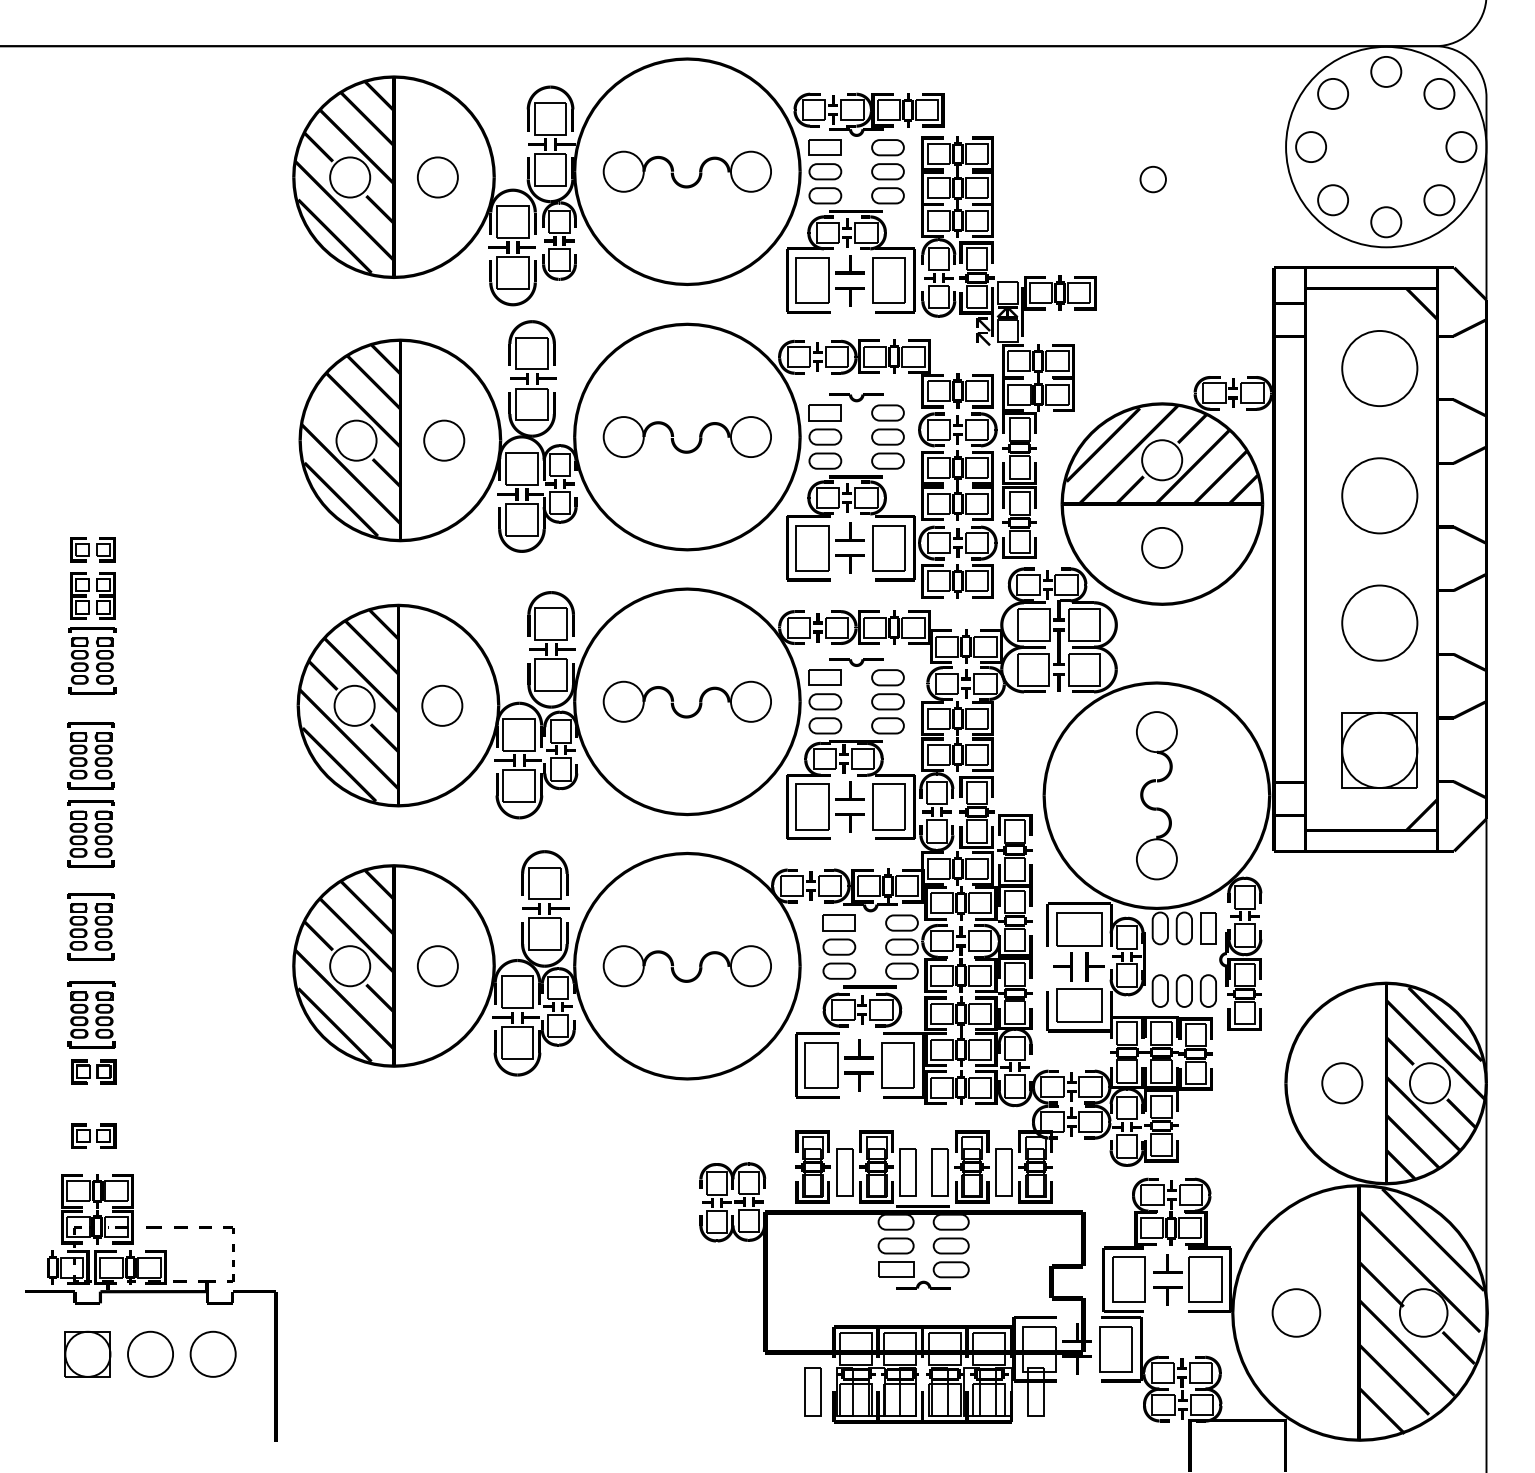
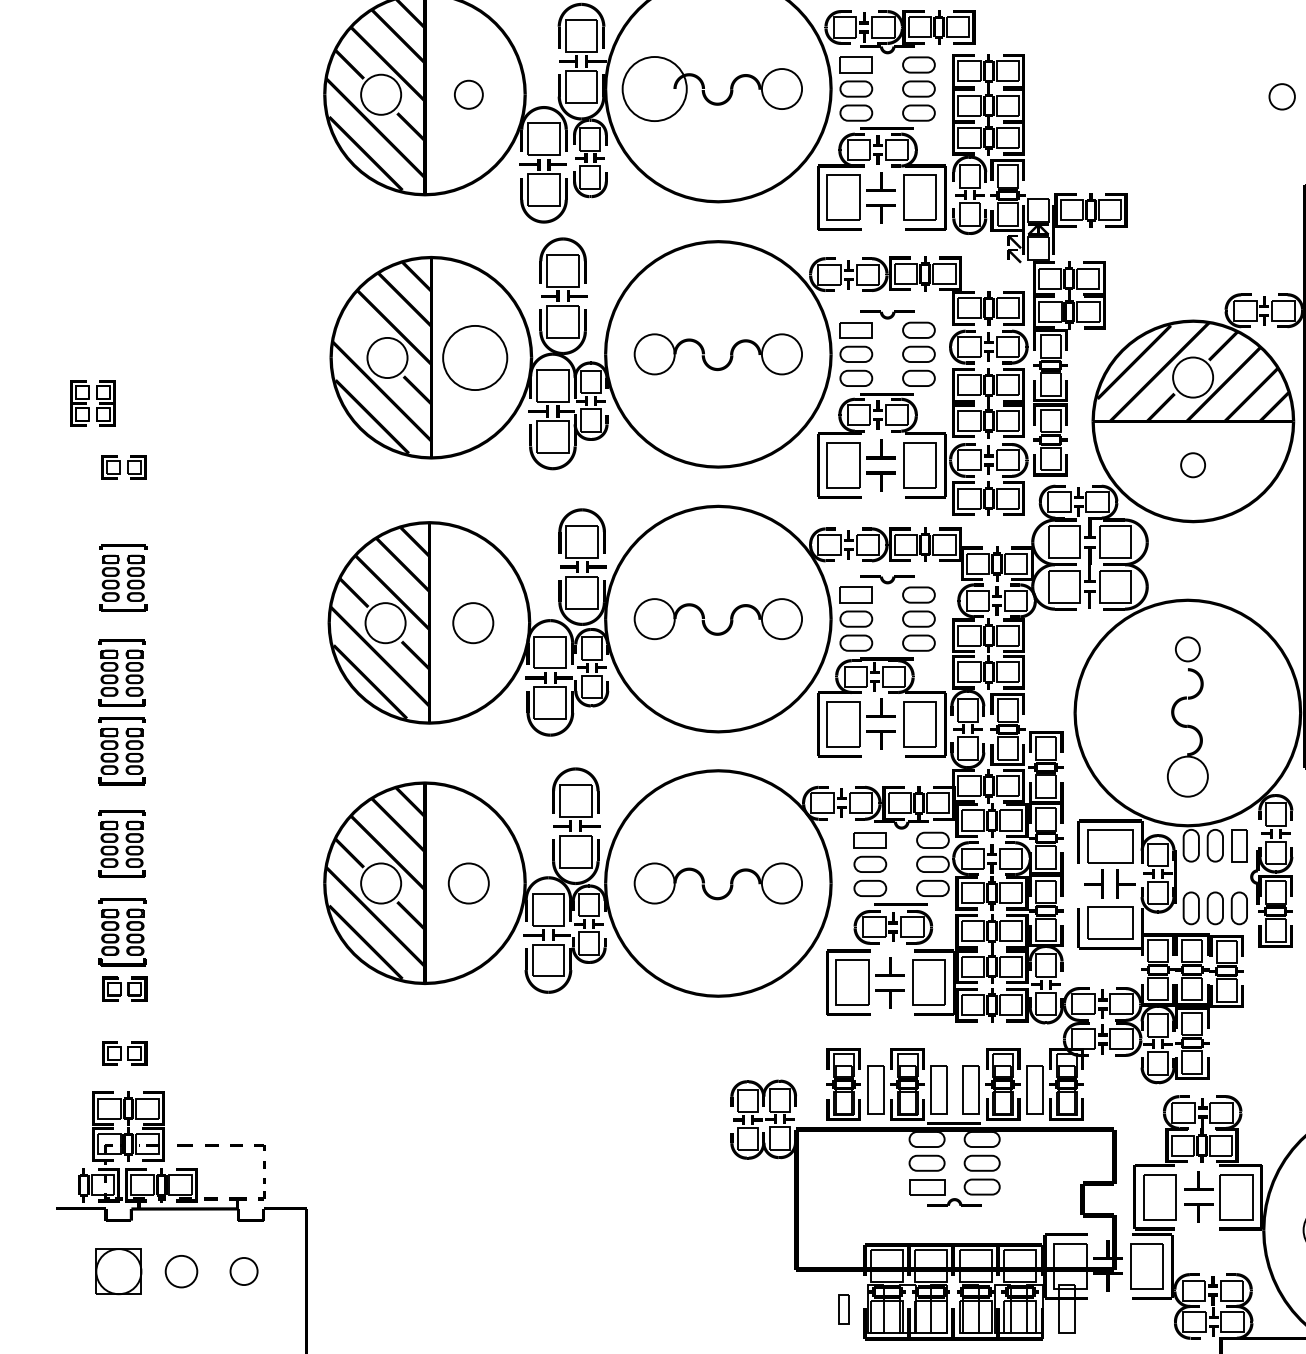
circle: (623, 171) -> (654, 88), size x1.6
circle: (437, 177) -> (468, 94), size x0.7
circle: (1152, 179) -> (1281, 96), moved
circle: (444, 440) -> (475, 357), size x1.6
circle: (1162, 547) -> (1193, 464), size x0.6
part: (92, 595) -> (92, 402), moved
circle: (1156, 732) -> (1187, 649), size x0.6
circle: (150, 1353) -> (181, 1270), size x0.7
circle: (212, 1353) -> (243, 1270), size x0.6
part: (812, 1391) -> (843, 1308), size x0.6

